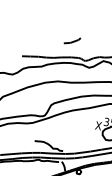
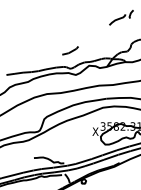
line: (73, 40) -> (71, 50), moved

